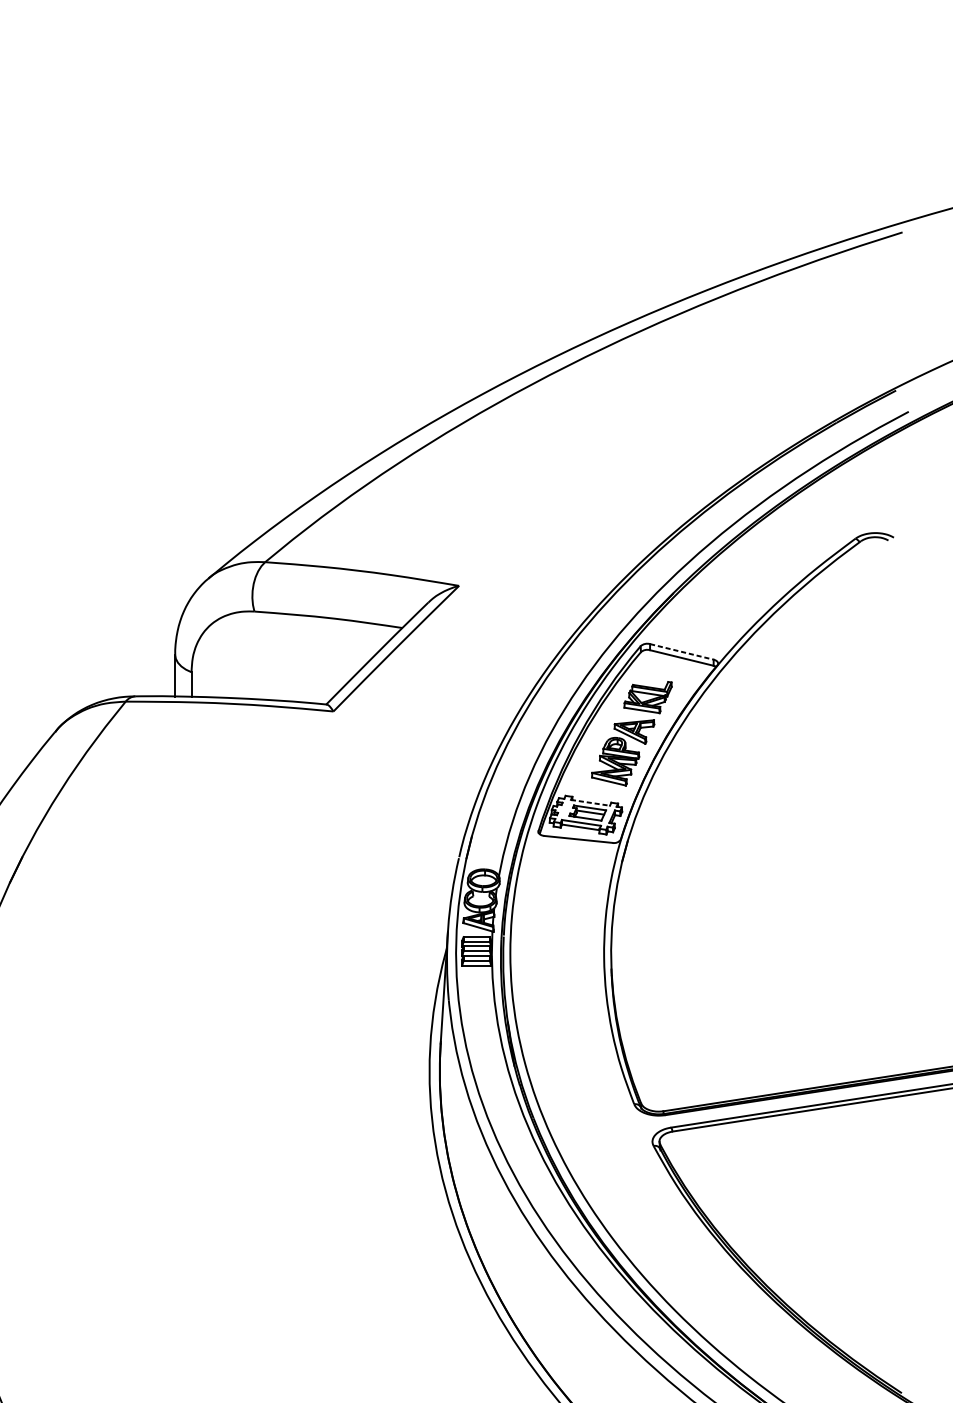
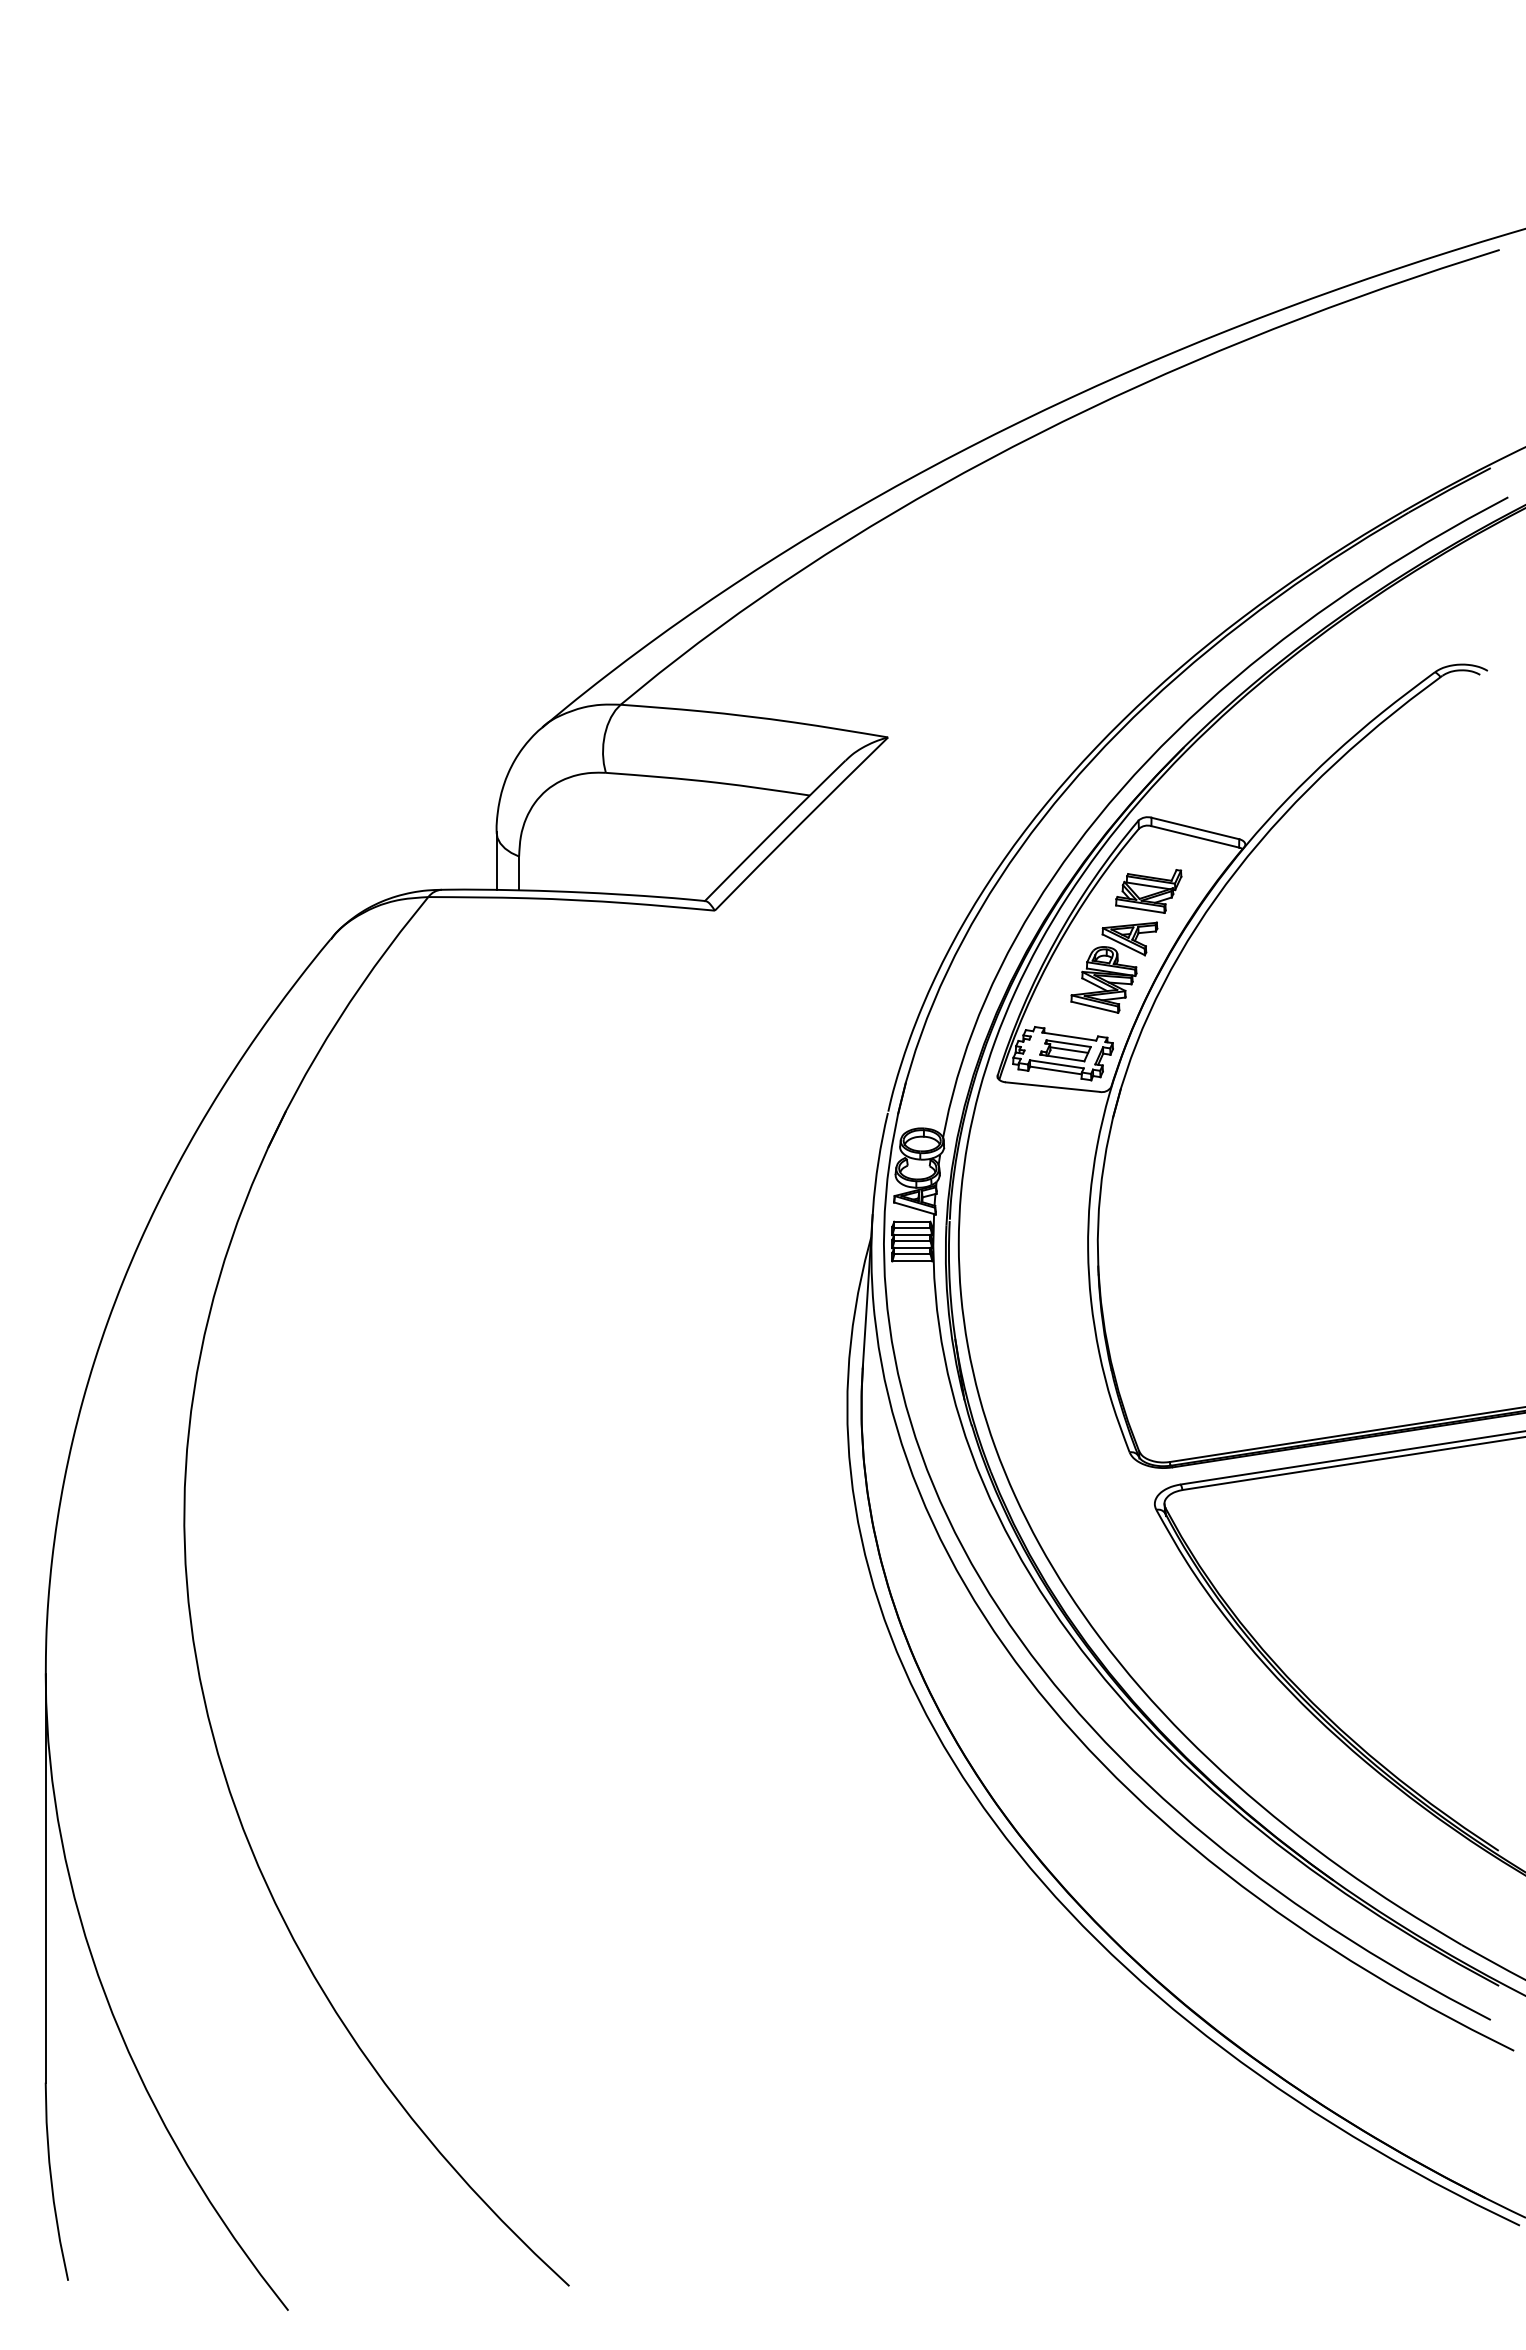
line: (681, 651) -> (1195, 828), dashed -> solid
line: (590, 802) -> (1069, 1036), dashed -> solid

